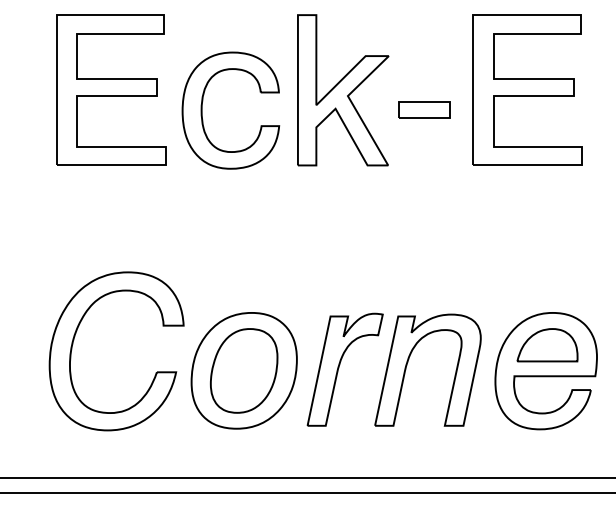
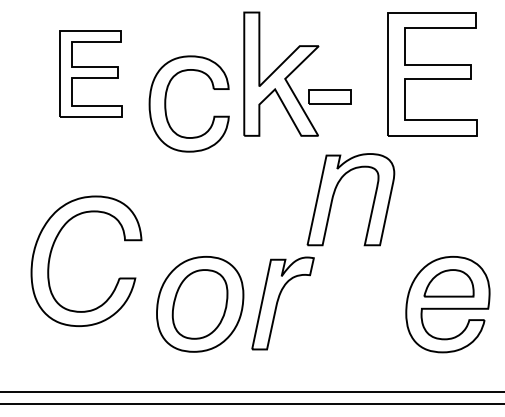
part: (111, 89) -> (91, 73), size x0.7
part: (424, 109) -> (330, 96), moved
part: (202, 110) -> (165, 103), moved
part: (74, 340) -> (51, 252), moved
part: (408, 362) -> (334, 193), moved

